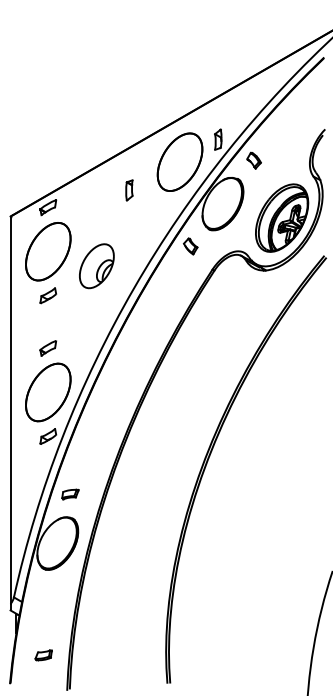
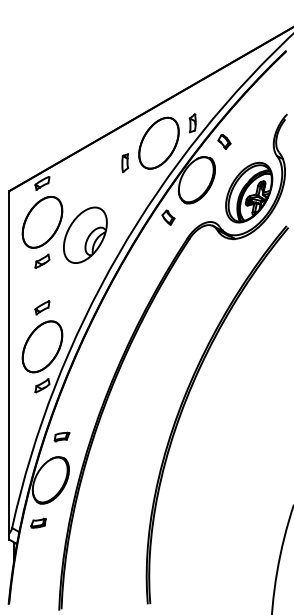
part: (129, 190) -> (125, 163), moved
part: (96, 265) -> (85, 234), size x1.43
part: (43, 654) -> (38, 522), moved

